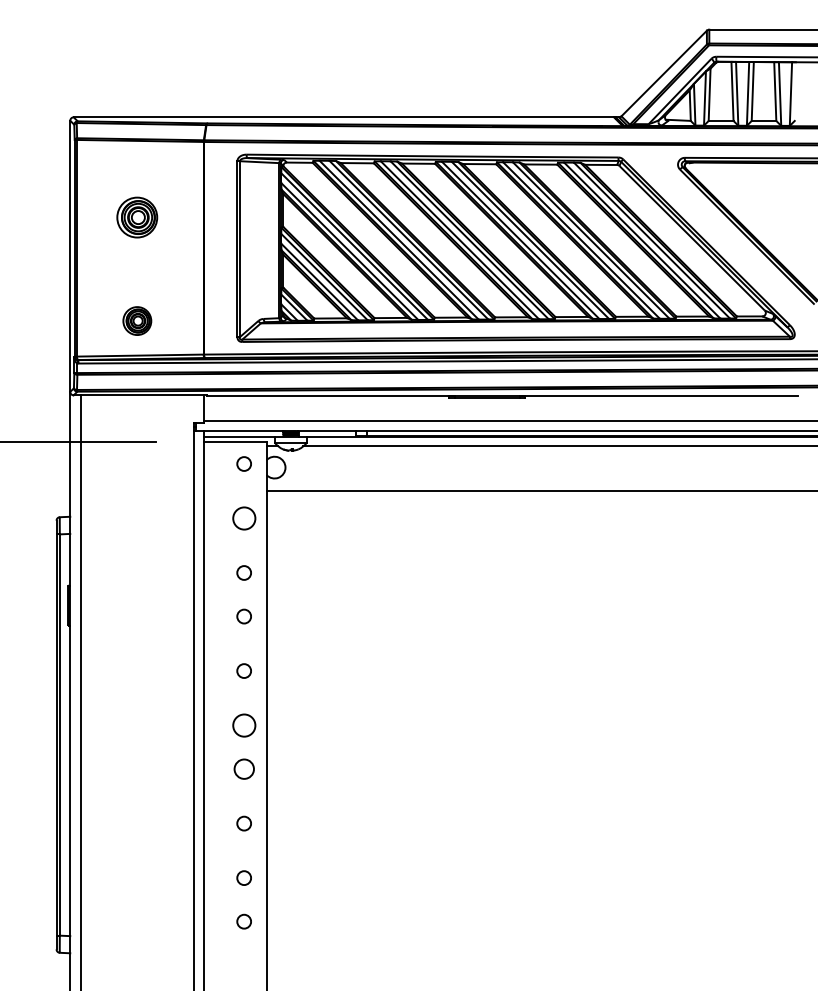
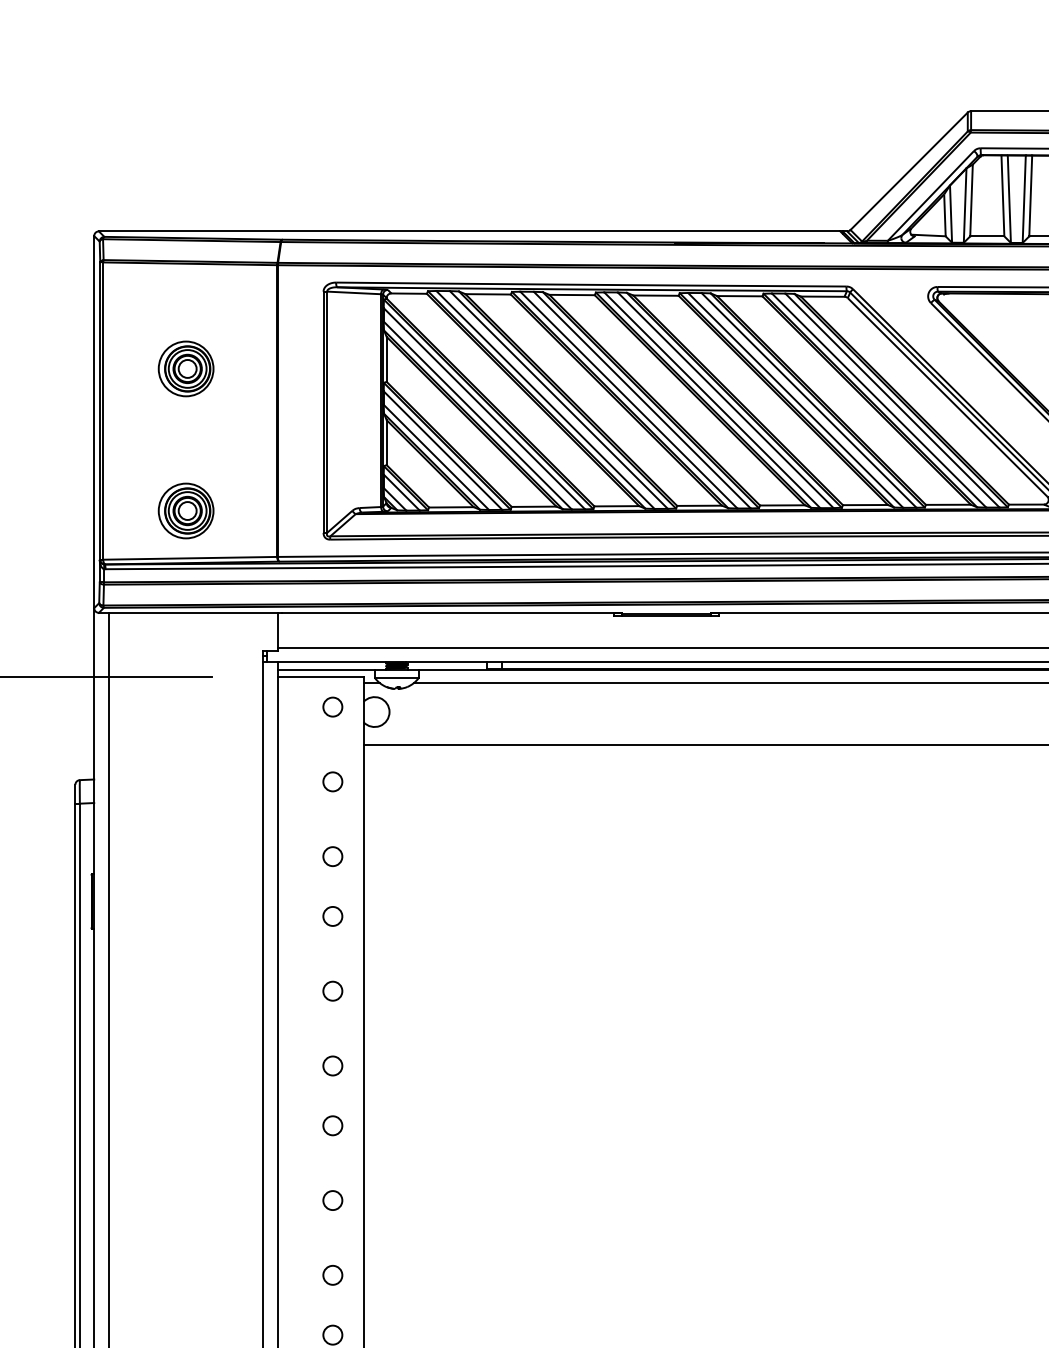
part: (137, 320) -> (186, 510), size x1.43
circle: (243, 518) -> (331, 781), size x0.62
circle: (243, 725) -> (331, 1065), size x0.62
circle: (243, 768) -> (331, 1124), size x0.71

